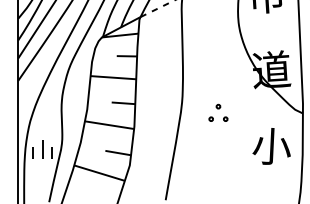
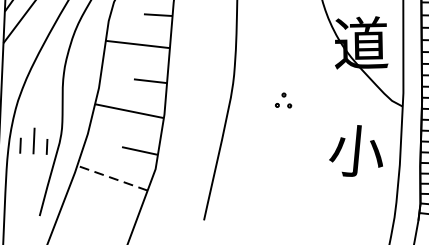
part: (218, 112) -> (283, 100), size x0.6
line: (99, 173) -> (112, 178), solid -> dashed

